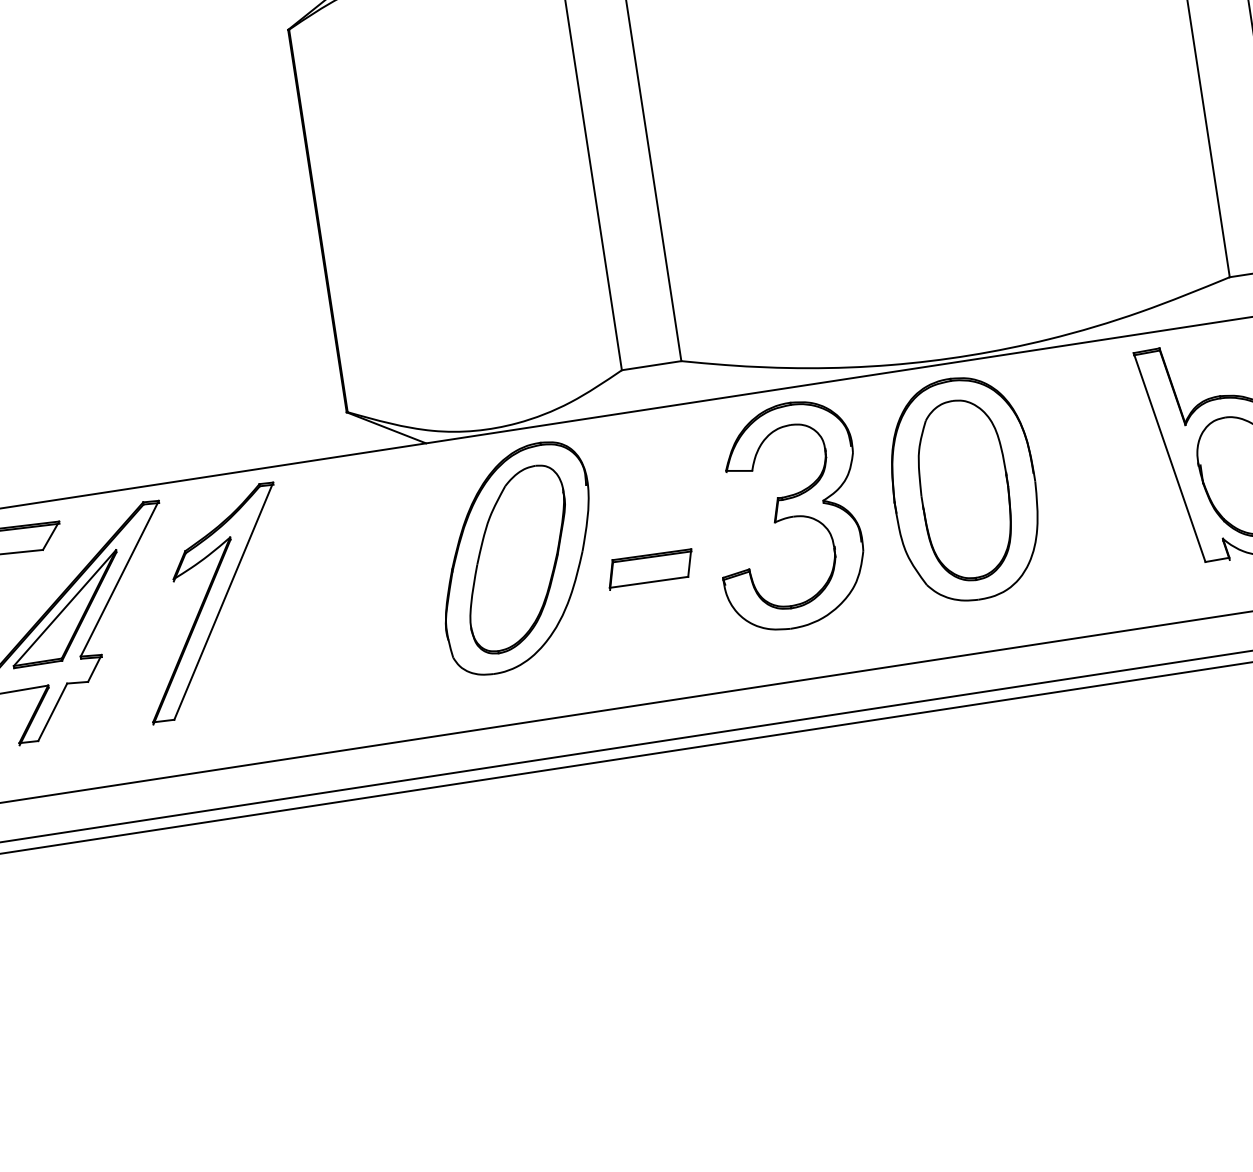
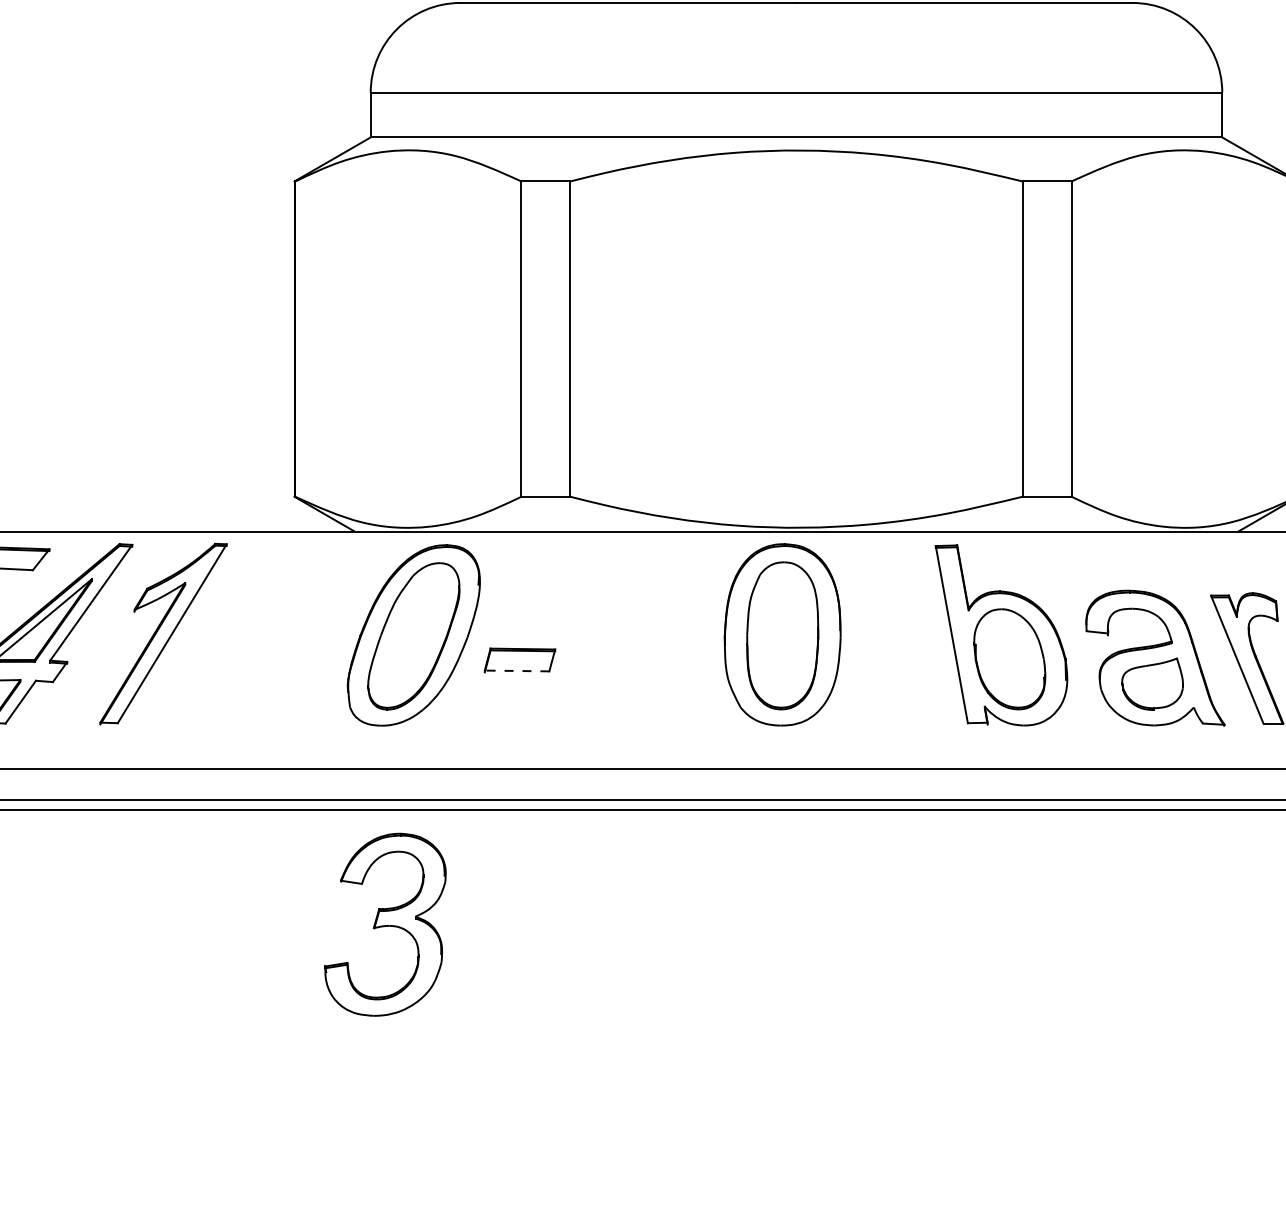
part: (788, 515) -> (385, 924), moved
line: (648, 581) -> (516, 670), solid -> dashed

